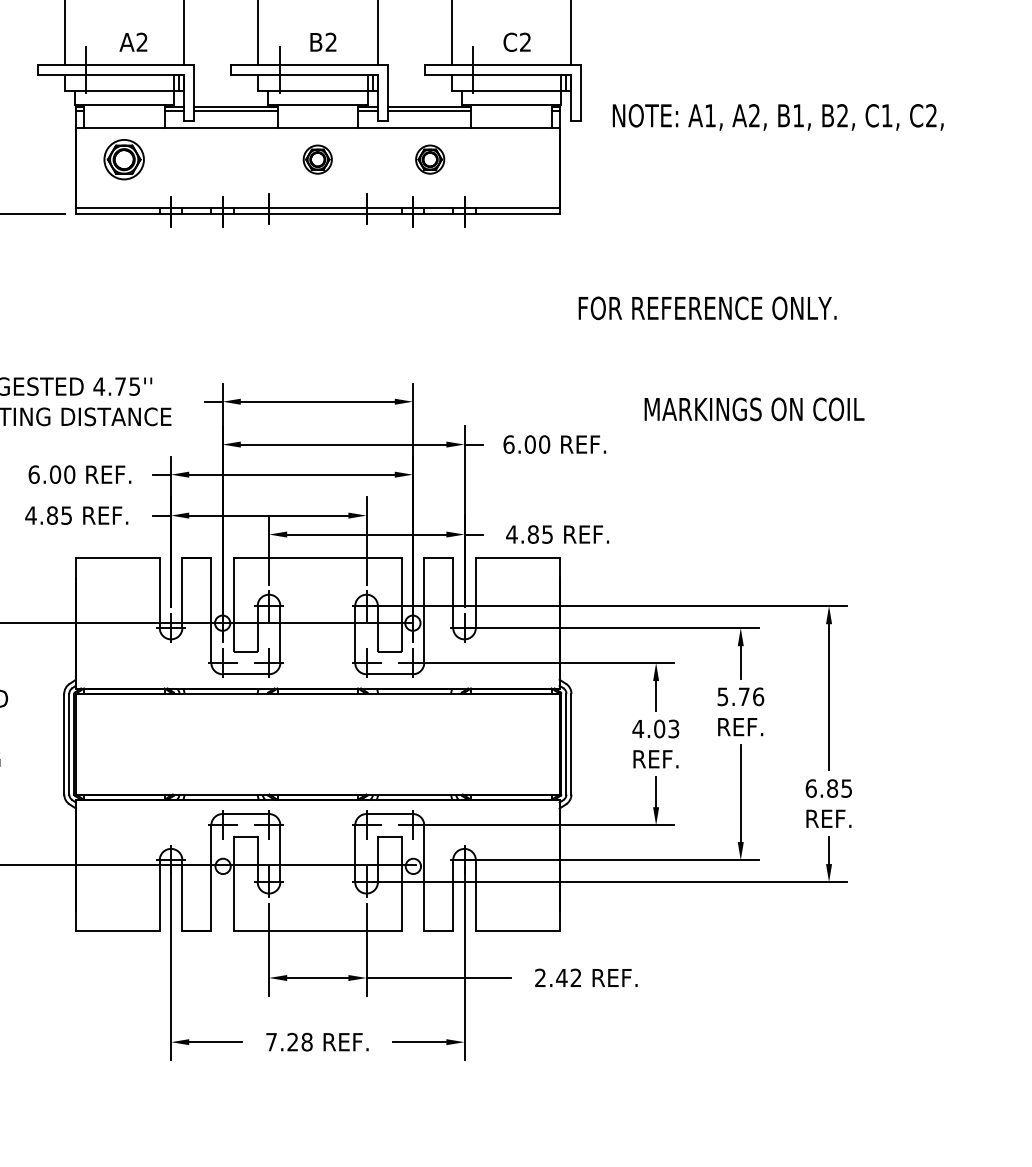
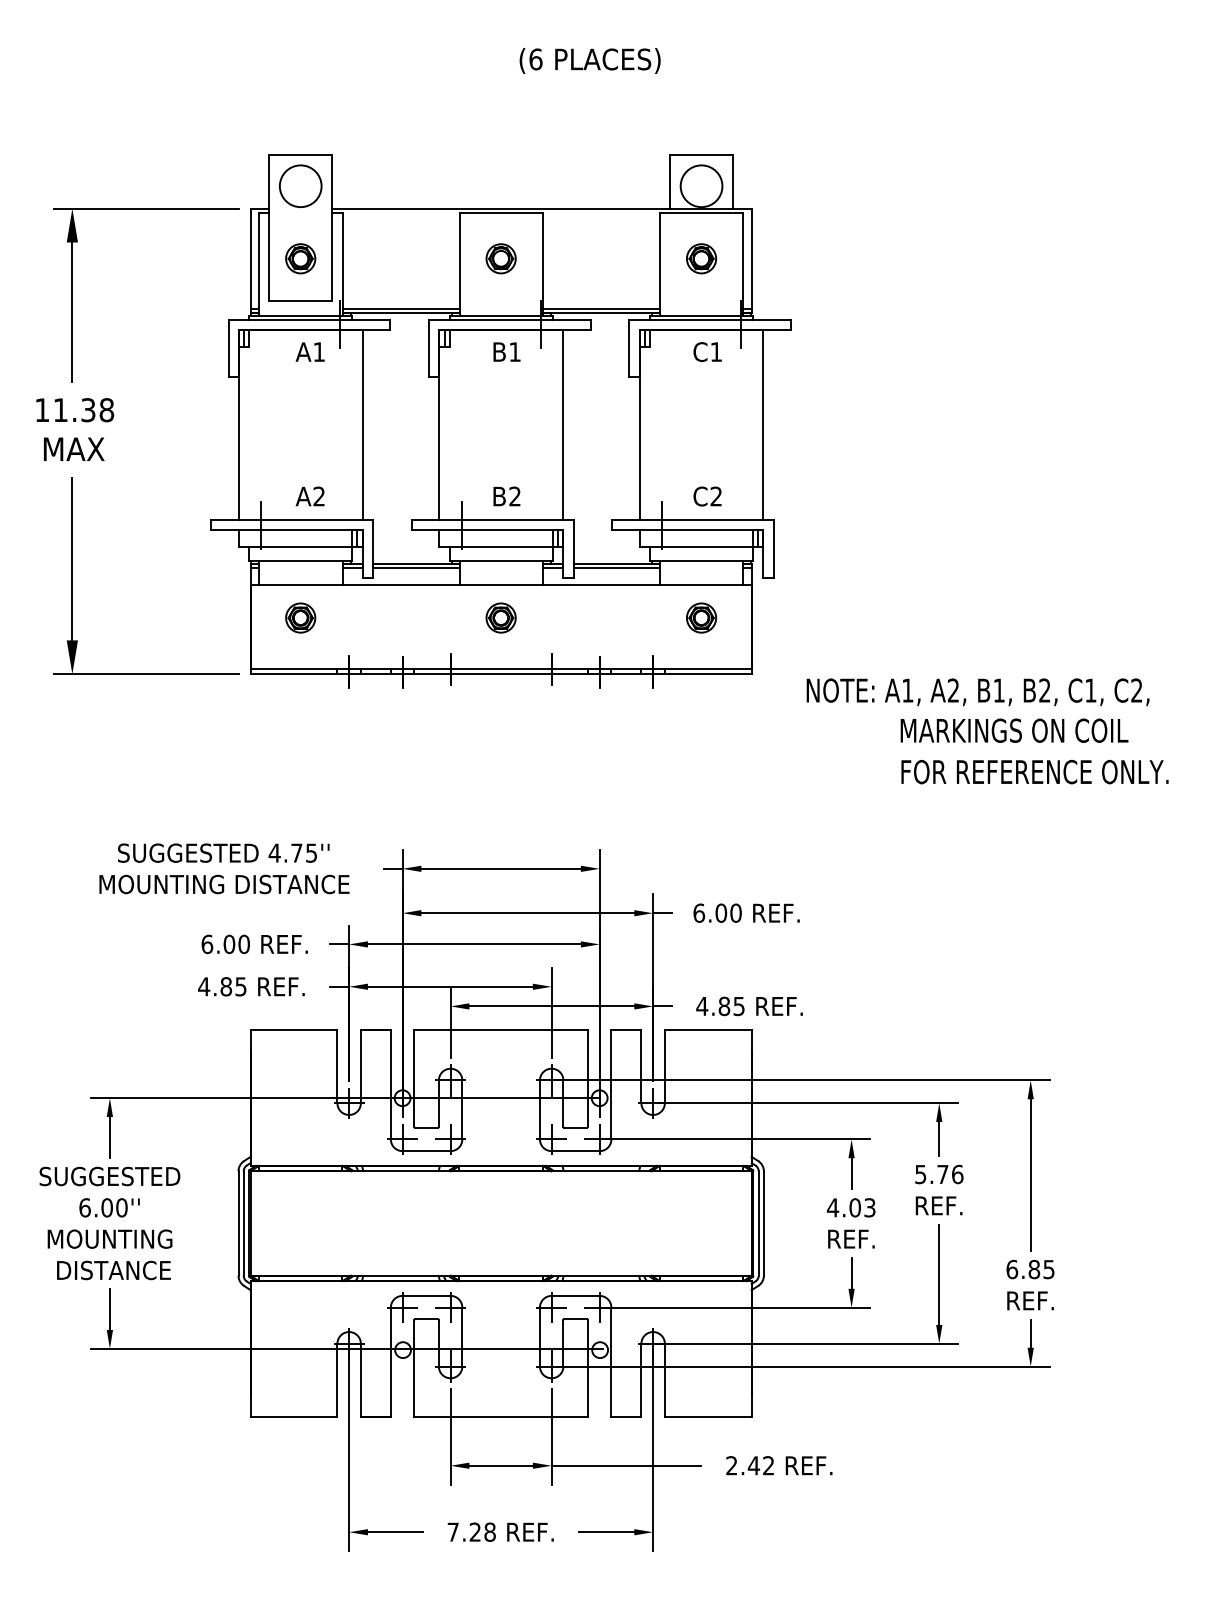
text: (777, 117) -> (977, 692), moved
part: (124, 159) -> (300, 617), size x0.71
part: (430, 159) -> (701, 617), moved
text: (707, 307) -> (1034, 771), moved
text: (754, 409) -> (1014, 730), moved

